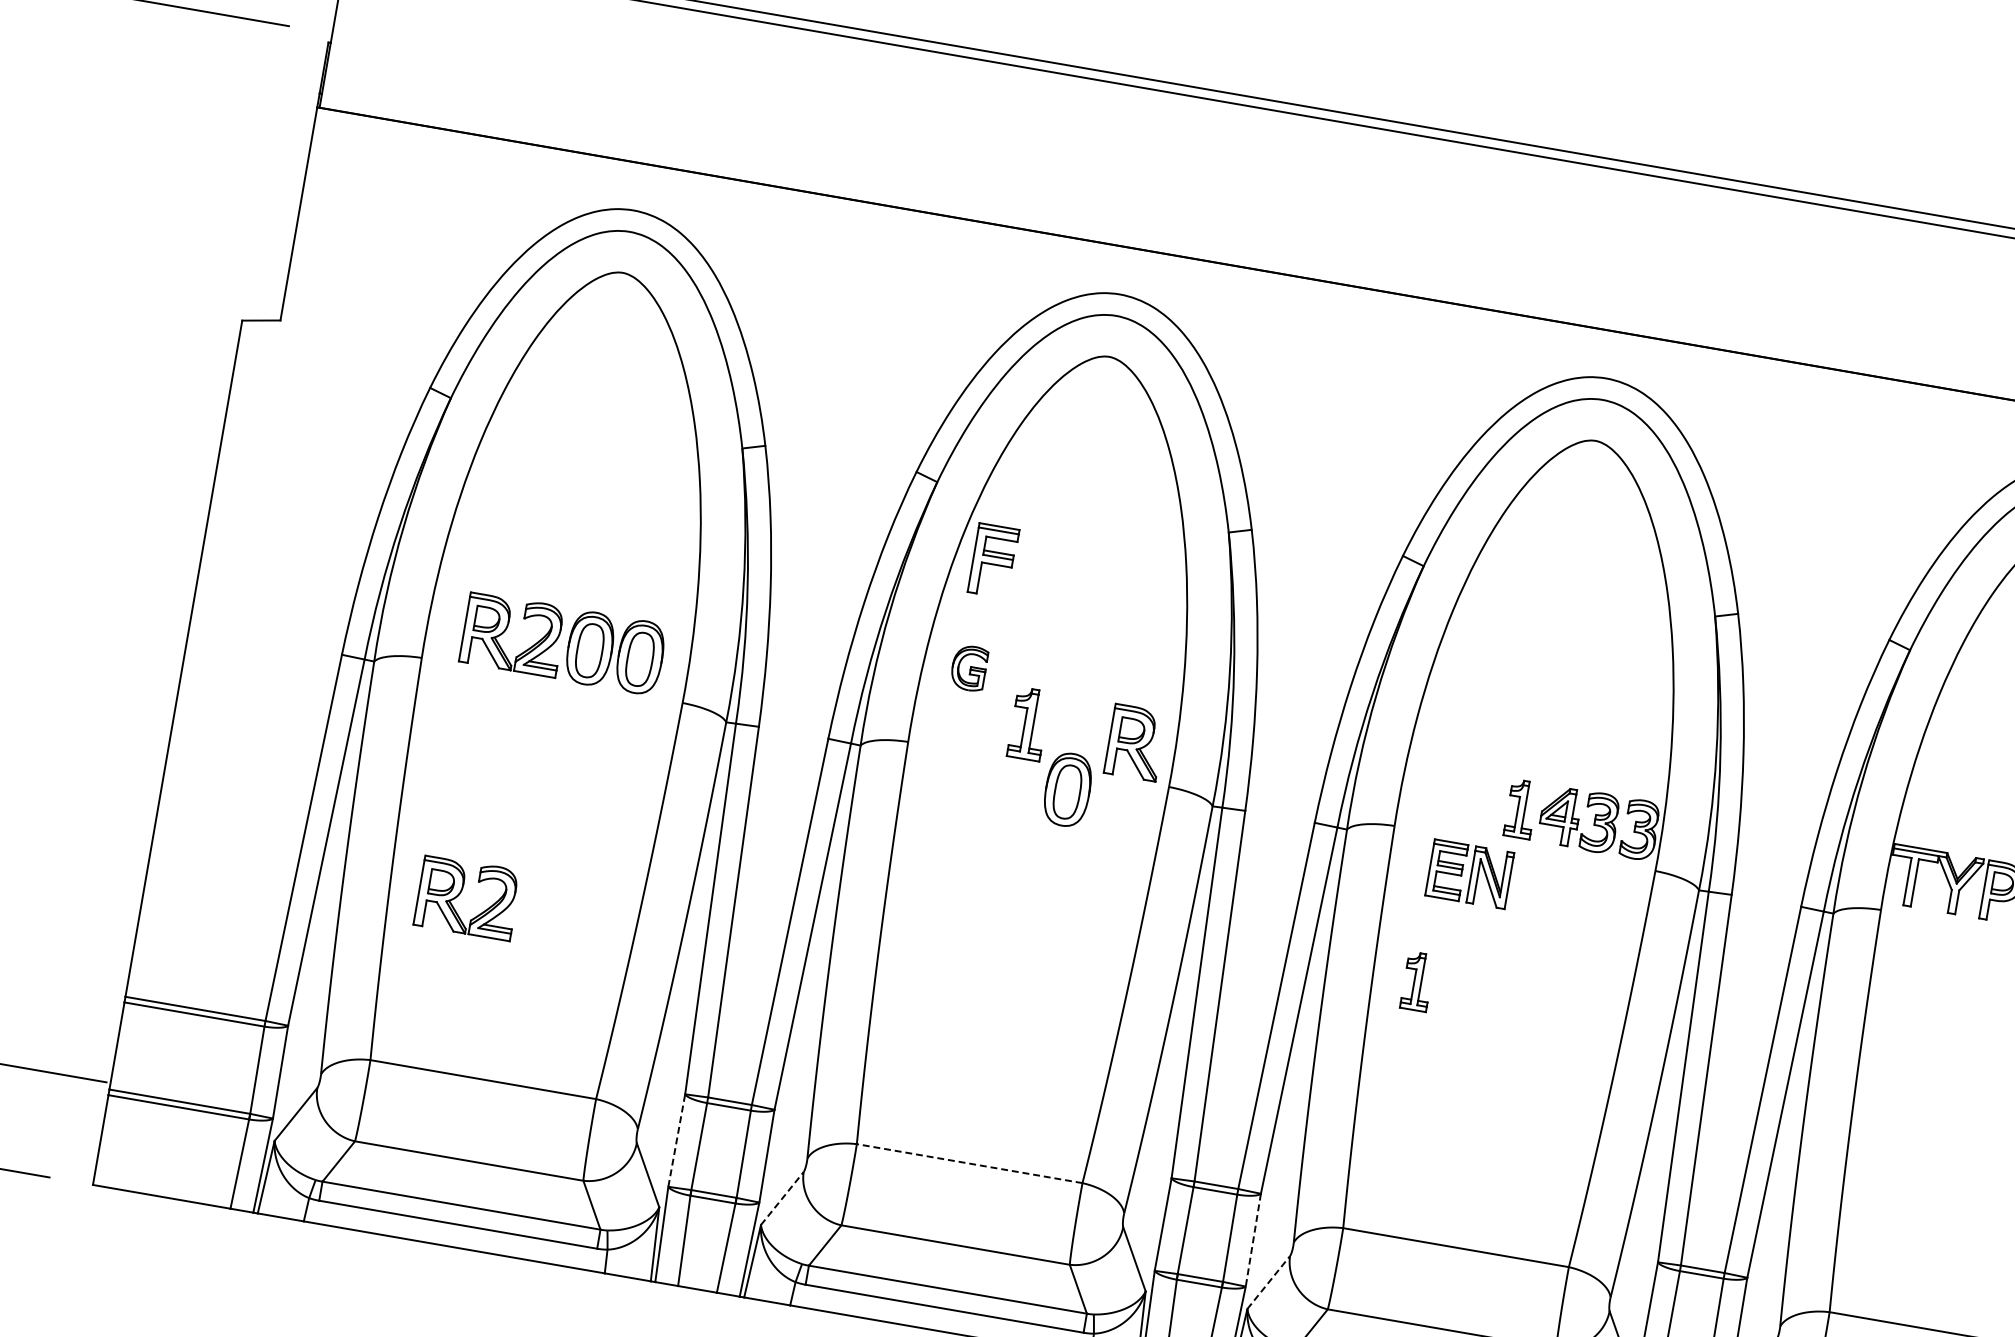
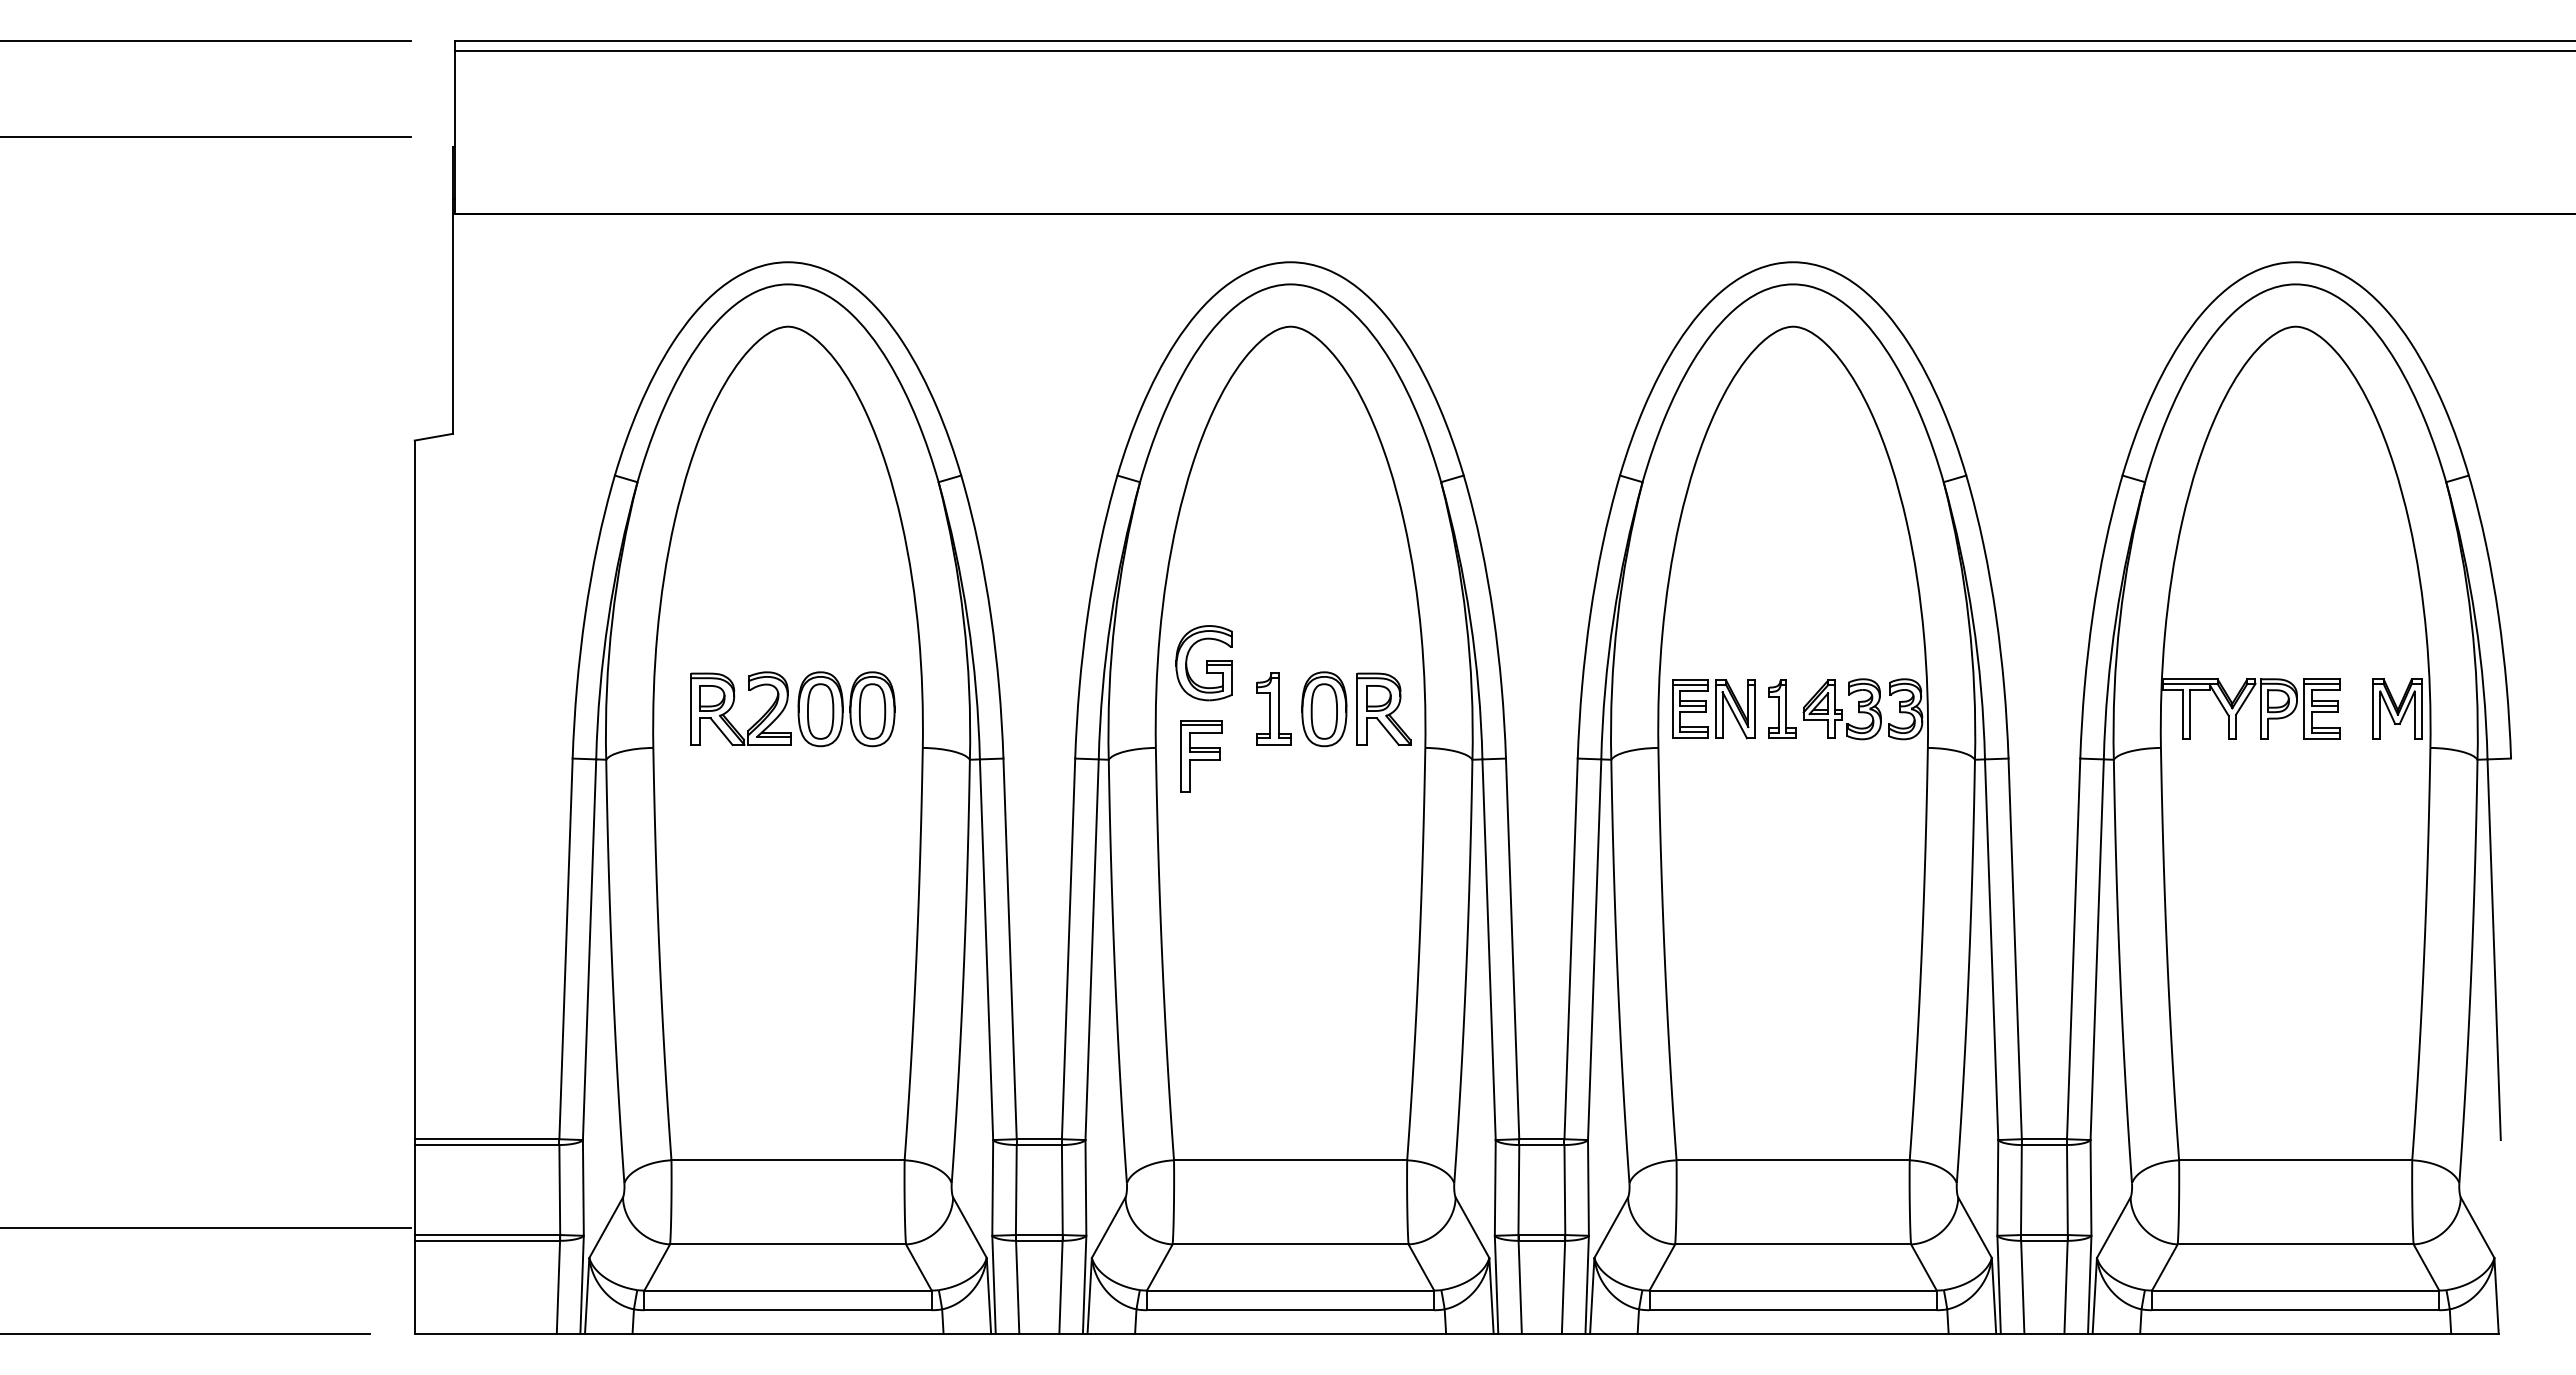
part: (993, 561) -> (1201, 756), moved
part: (968, 668) -> (1203, 663), size x1.67
part: (1067, 790) -> (1324, 709), moved
part: (1469, 874) -> (1713, 709), moved
part: (461, 893) -> (733, 977), removed
part: (1417, 981) -> (1708, 899), removed
line: (676, 1140) -> (992, 1187), dashed -> solid
line: (969, 1163) -> (1290, 1160), dashed -> solid
line: (782, 1198) -> (1108, 1227), dashed -> solid
line: (1253, 1239) -> (1588, 1187), dashed -> solid
line: (1269, 1282) -> (1611, 1227), dashed -> solid

